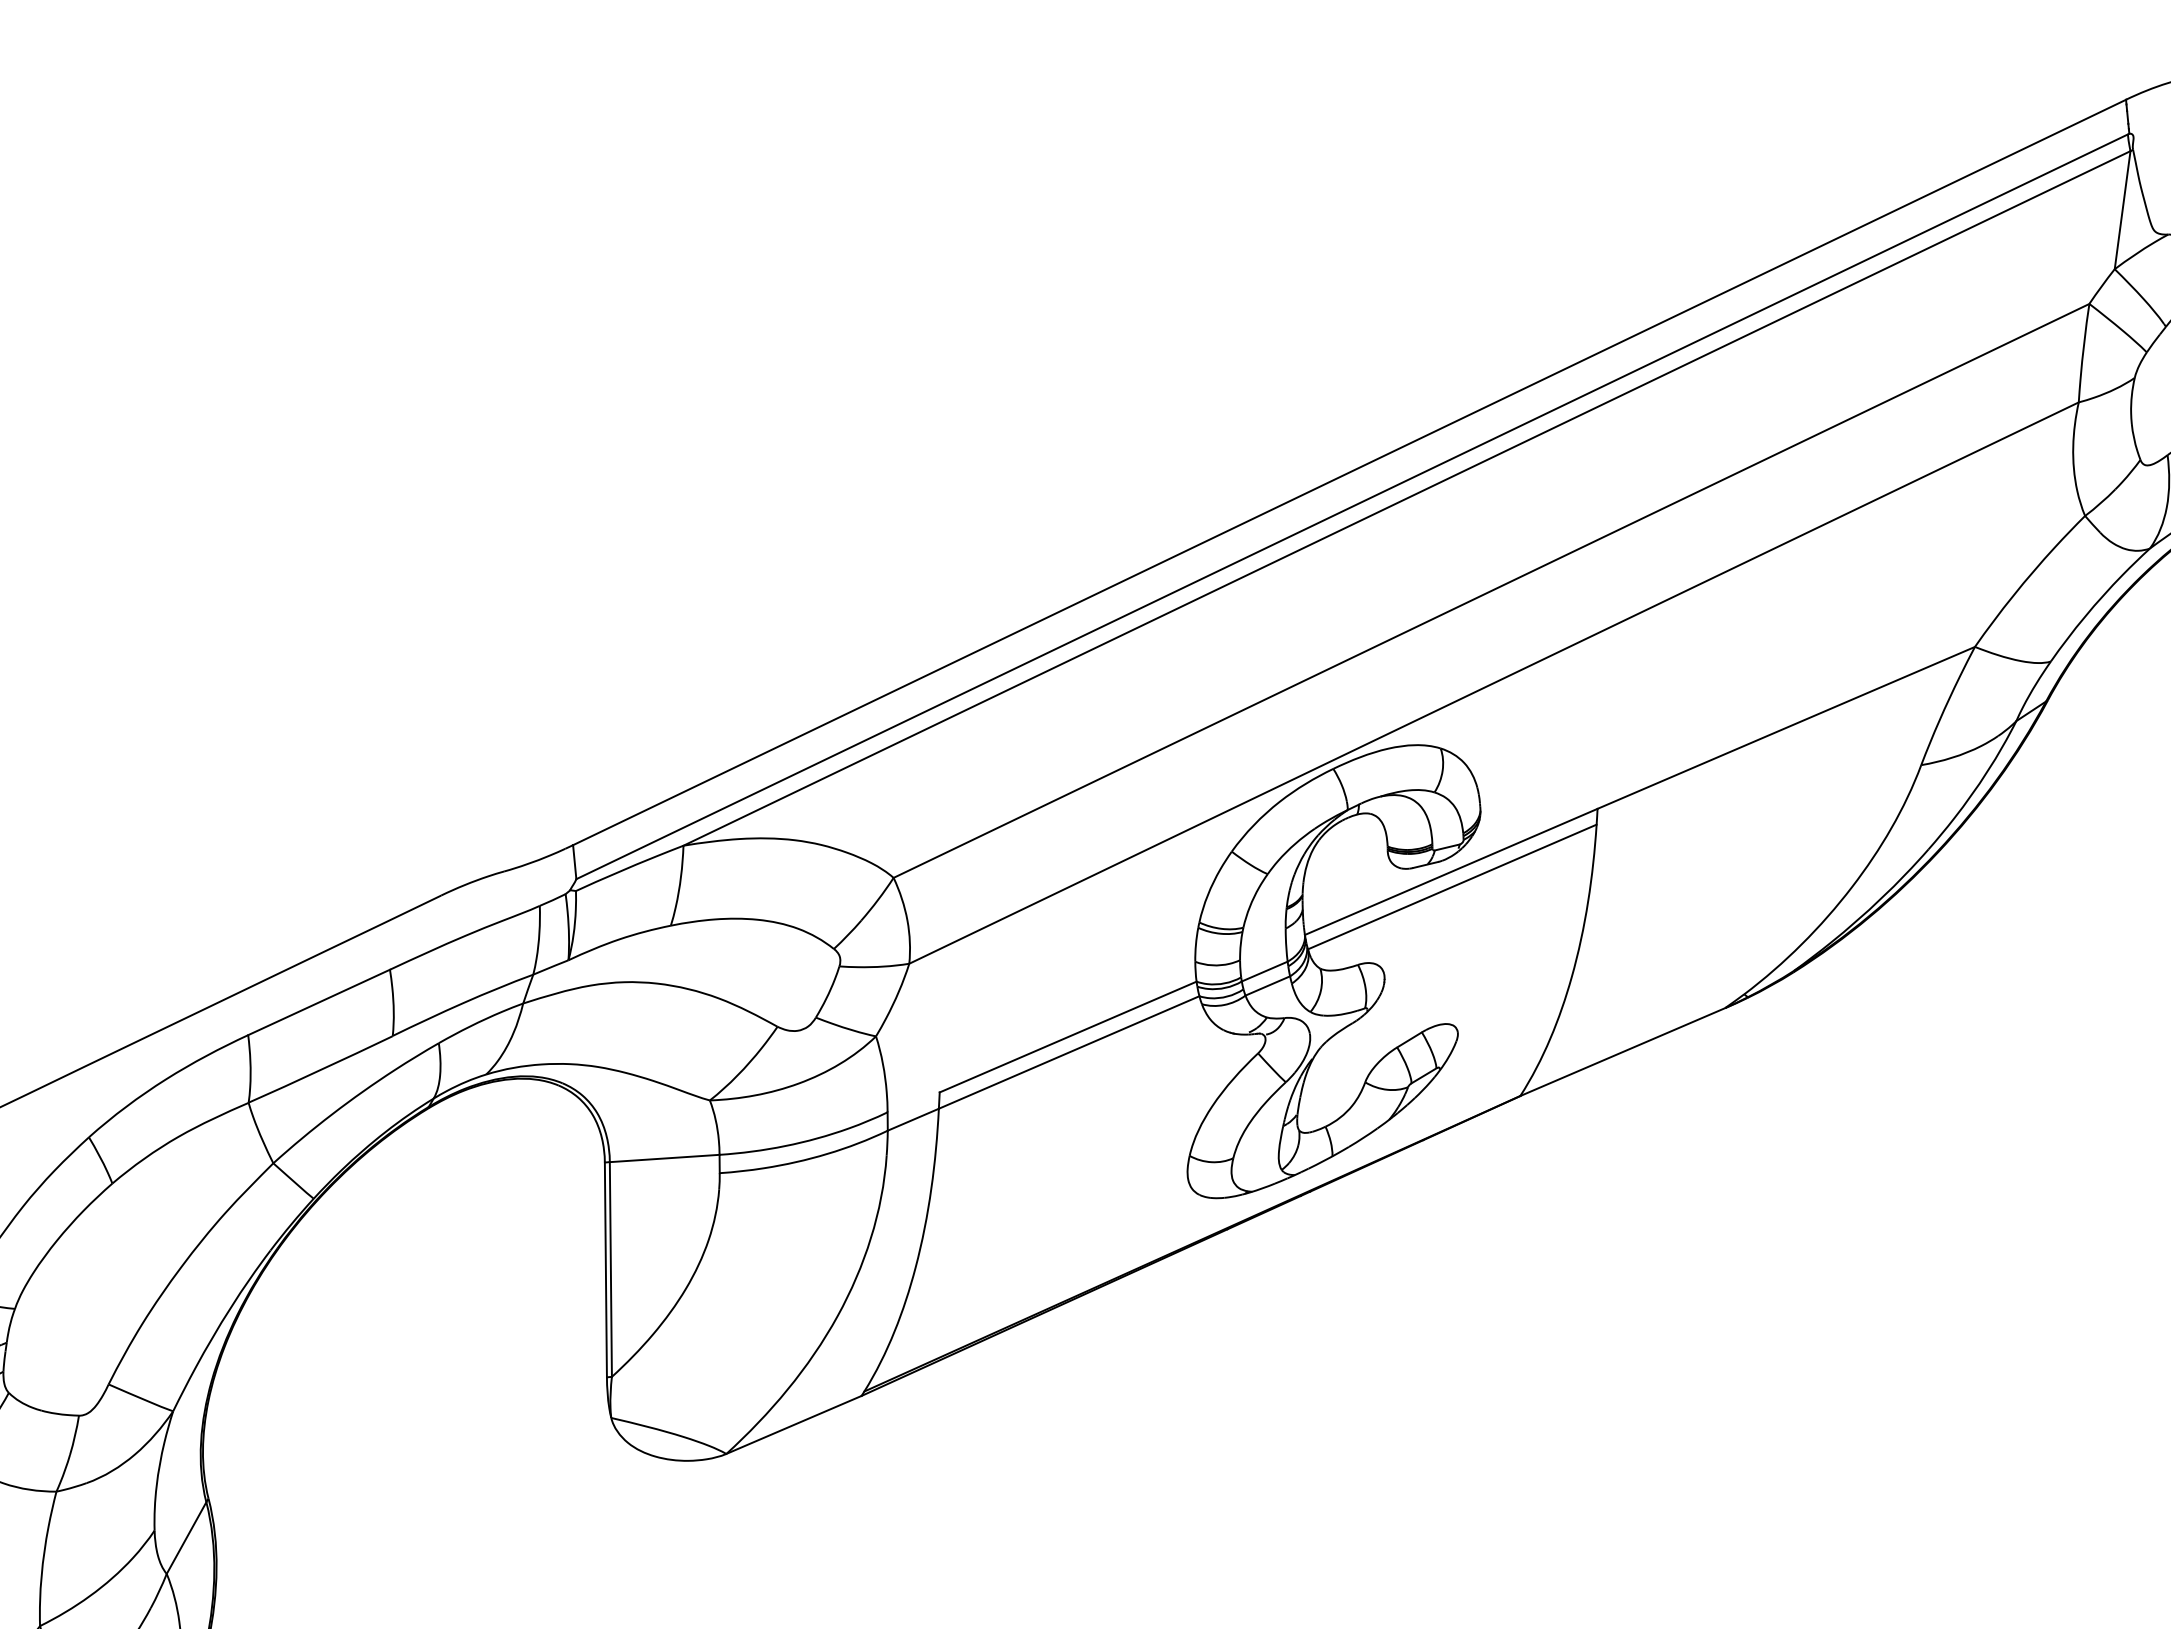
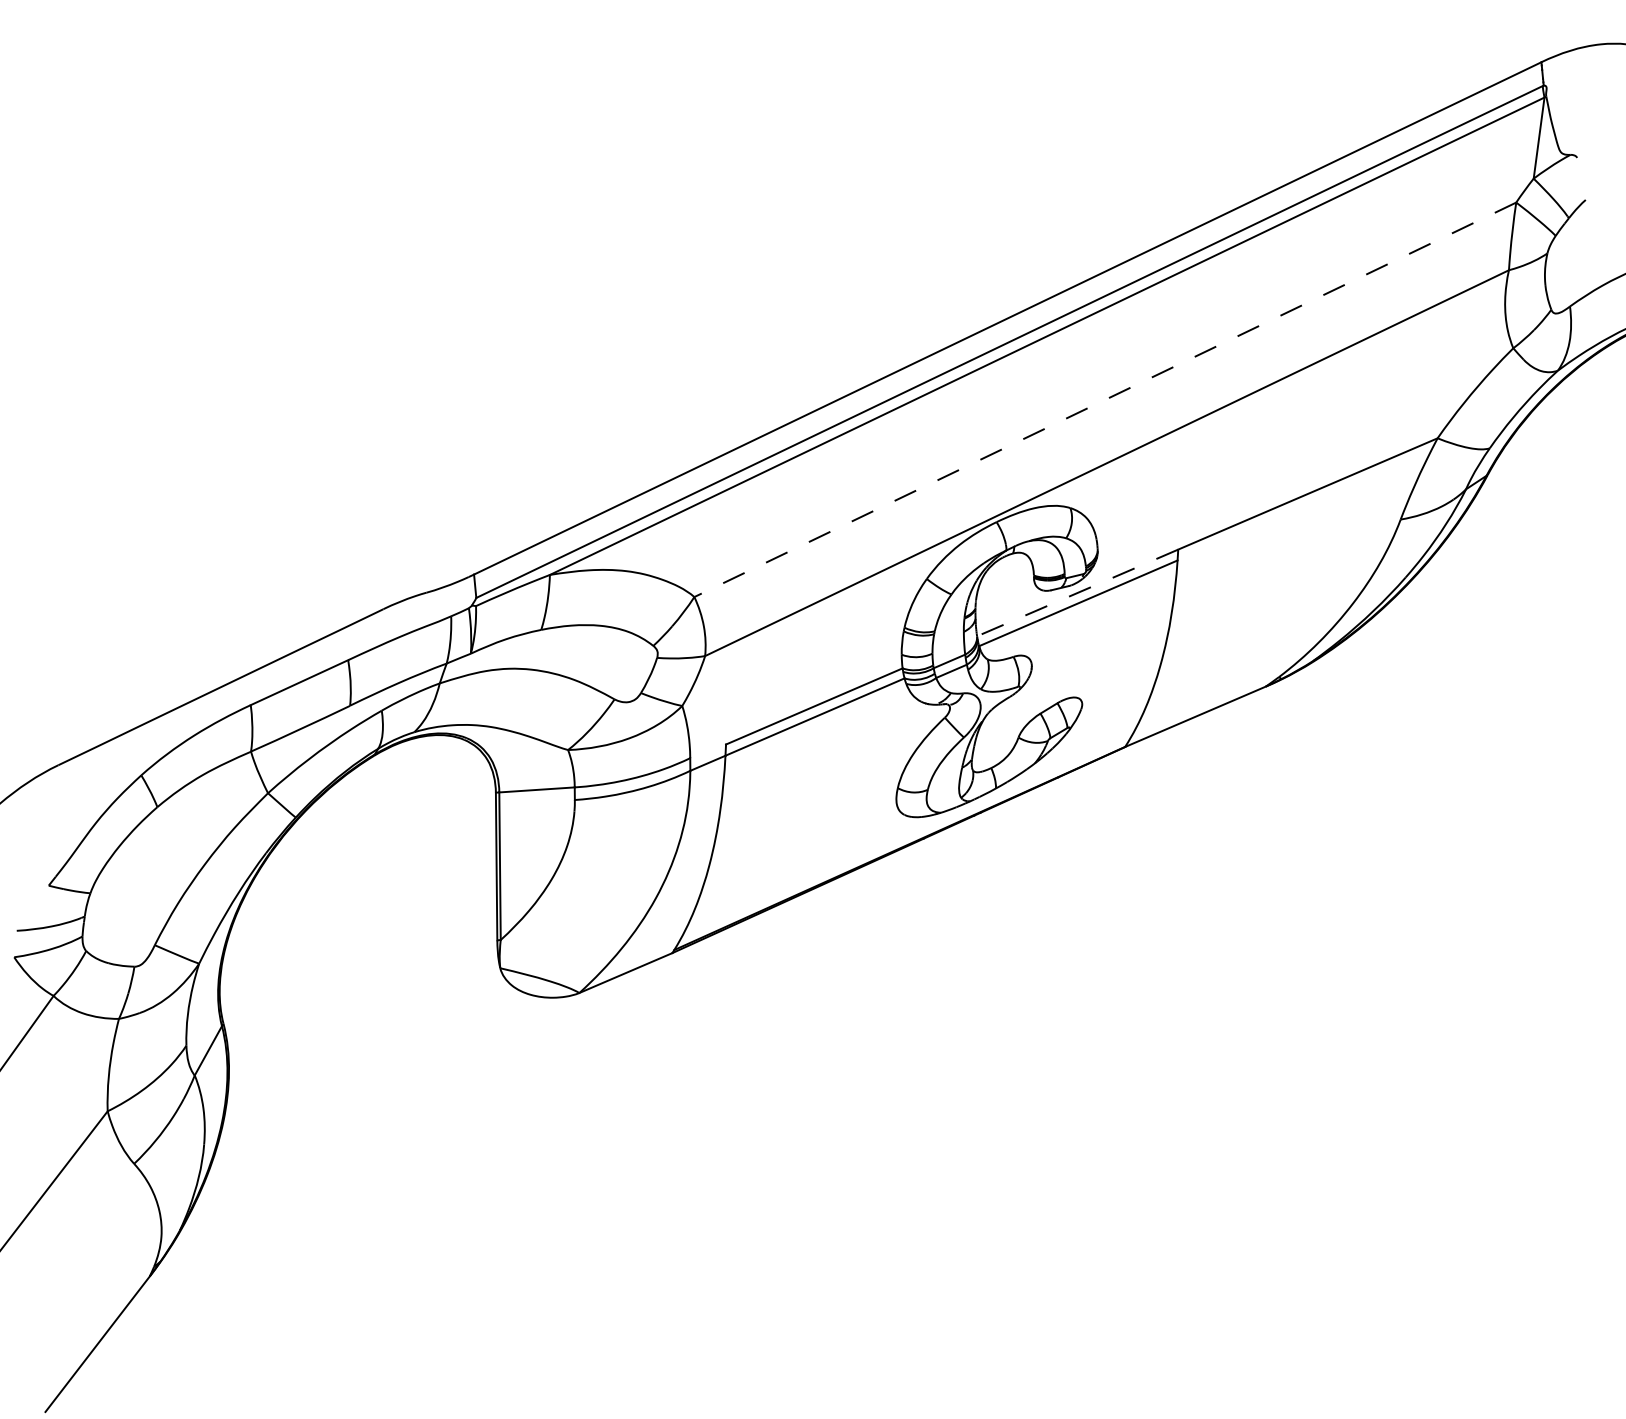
line: (1491, 590) -> (1105, 399), solid -> dashed
line: (1451, 871) -> (1077, 592), solid -> dashed

